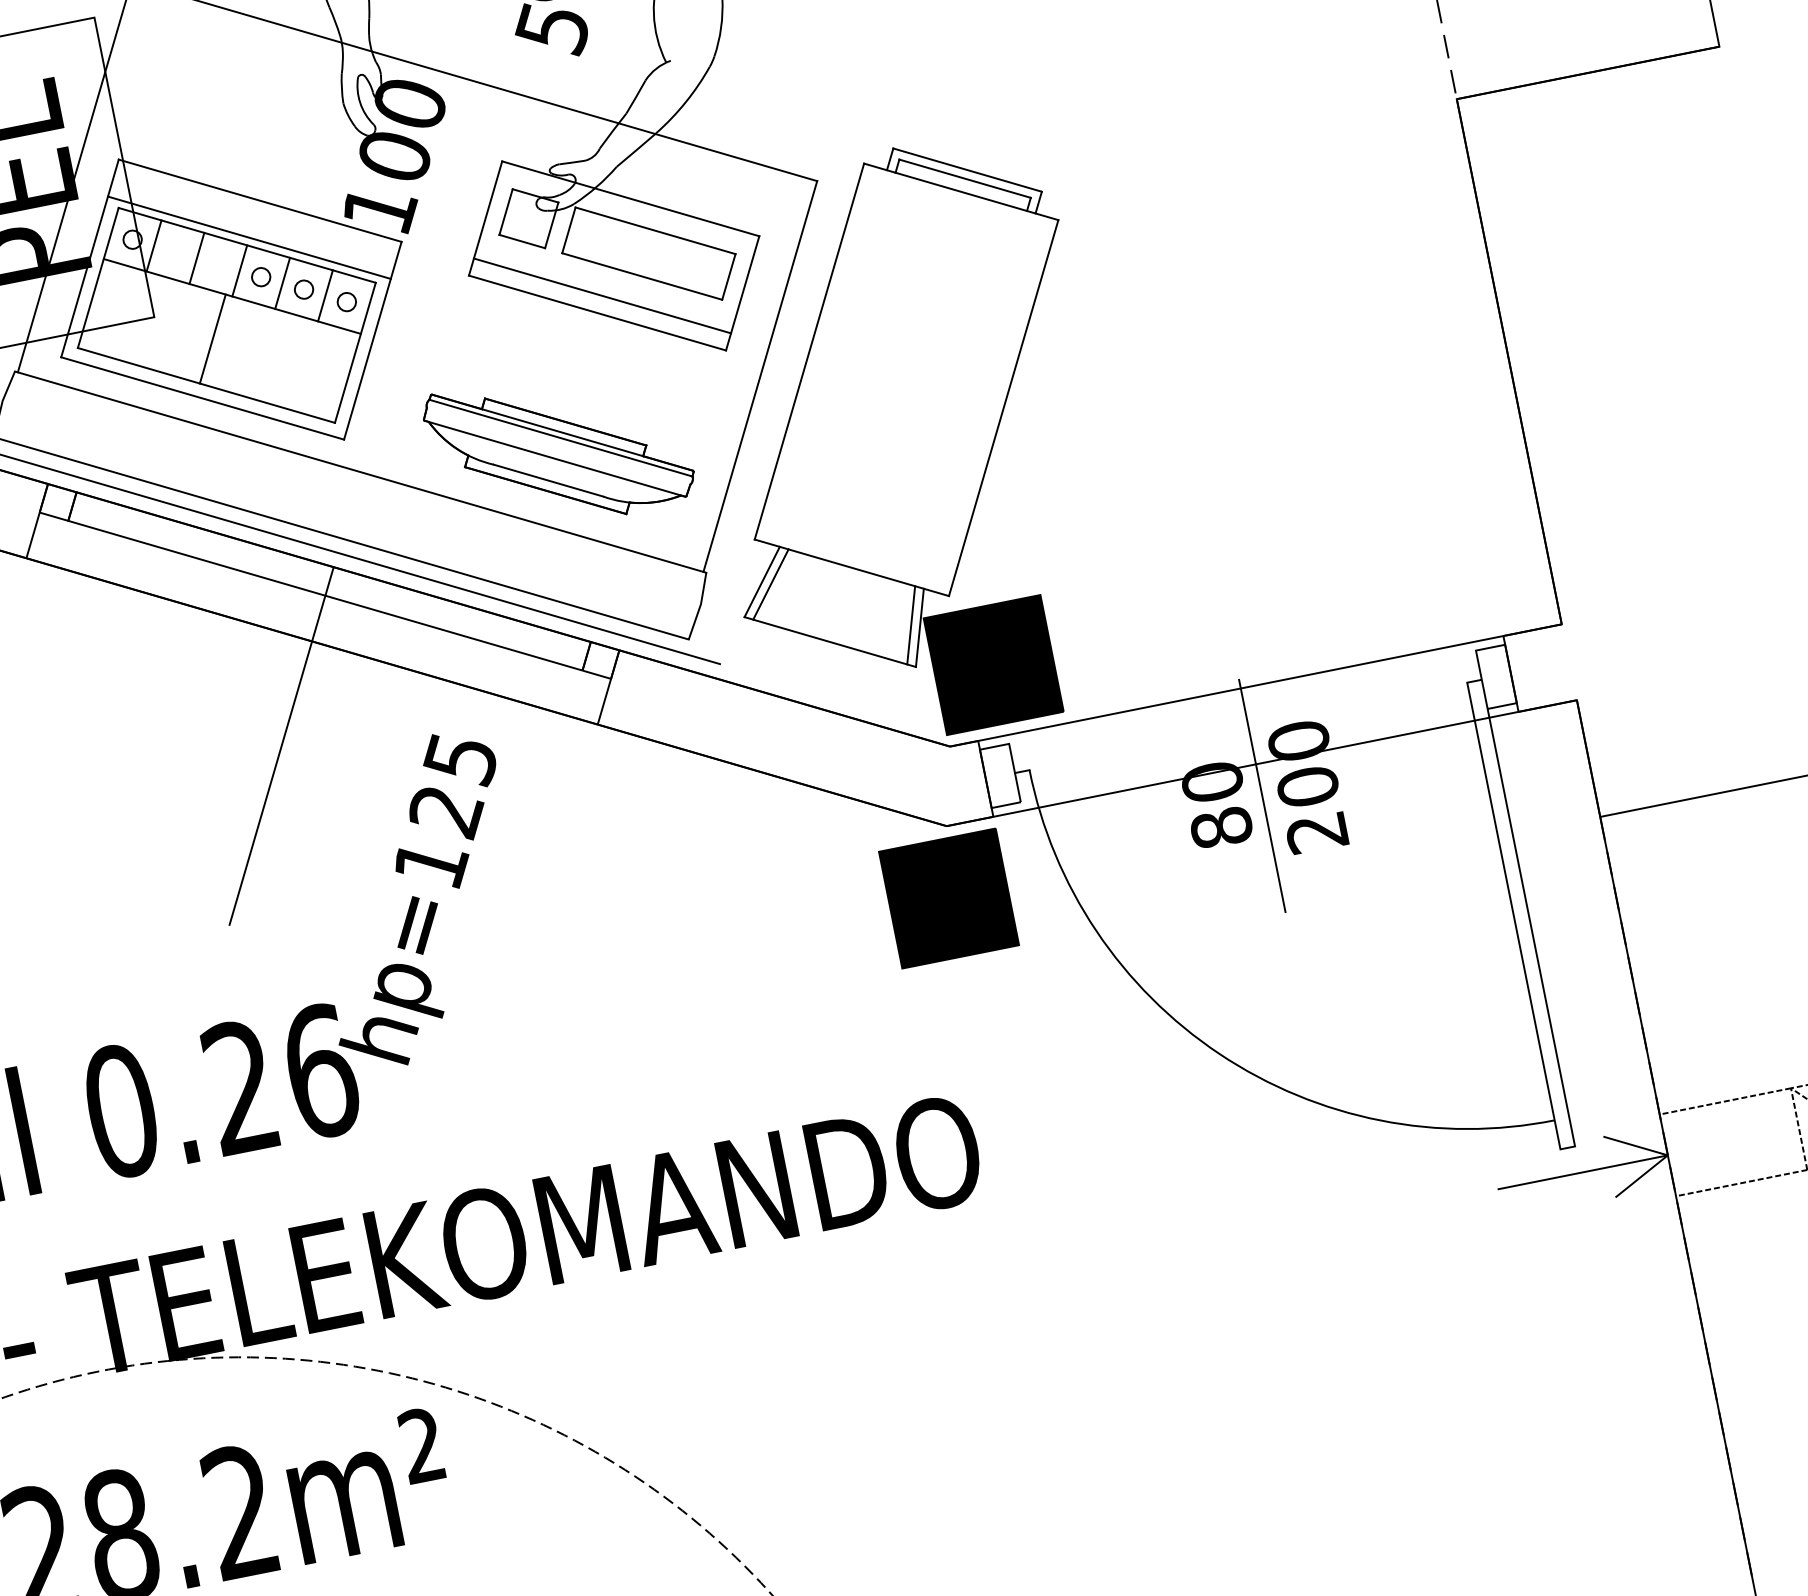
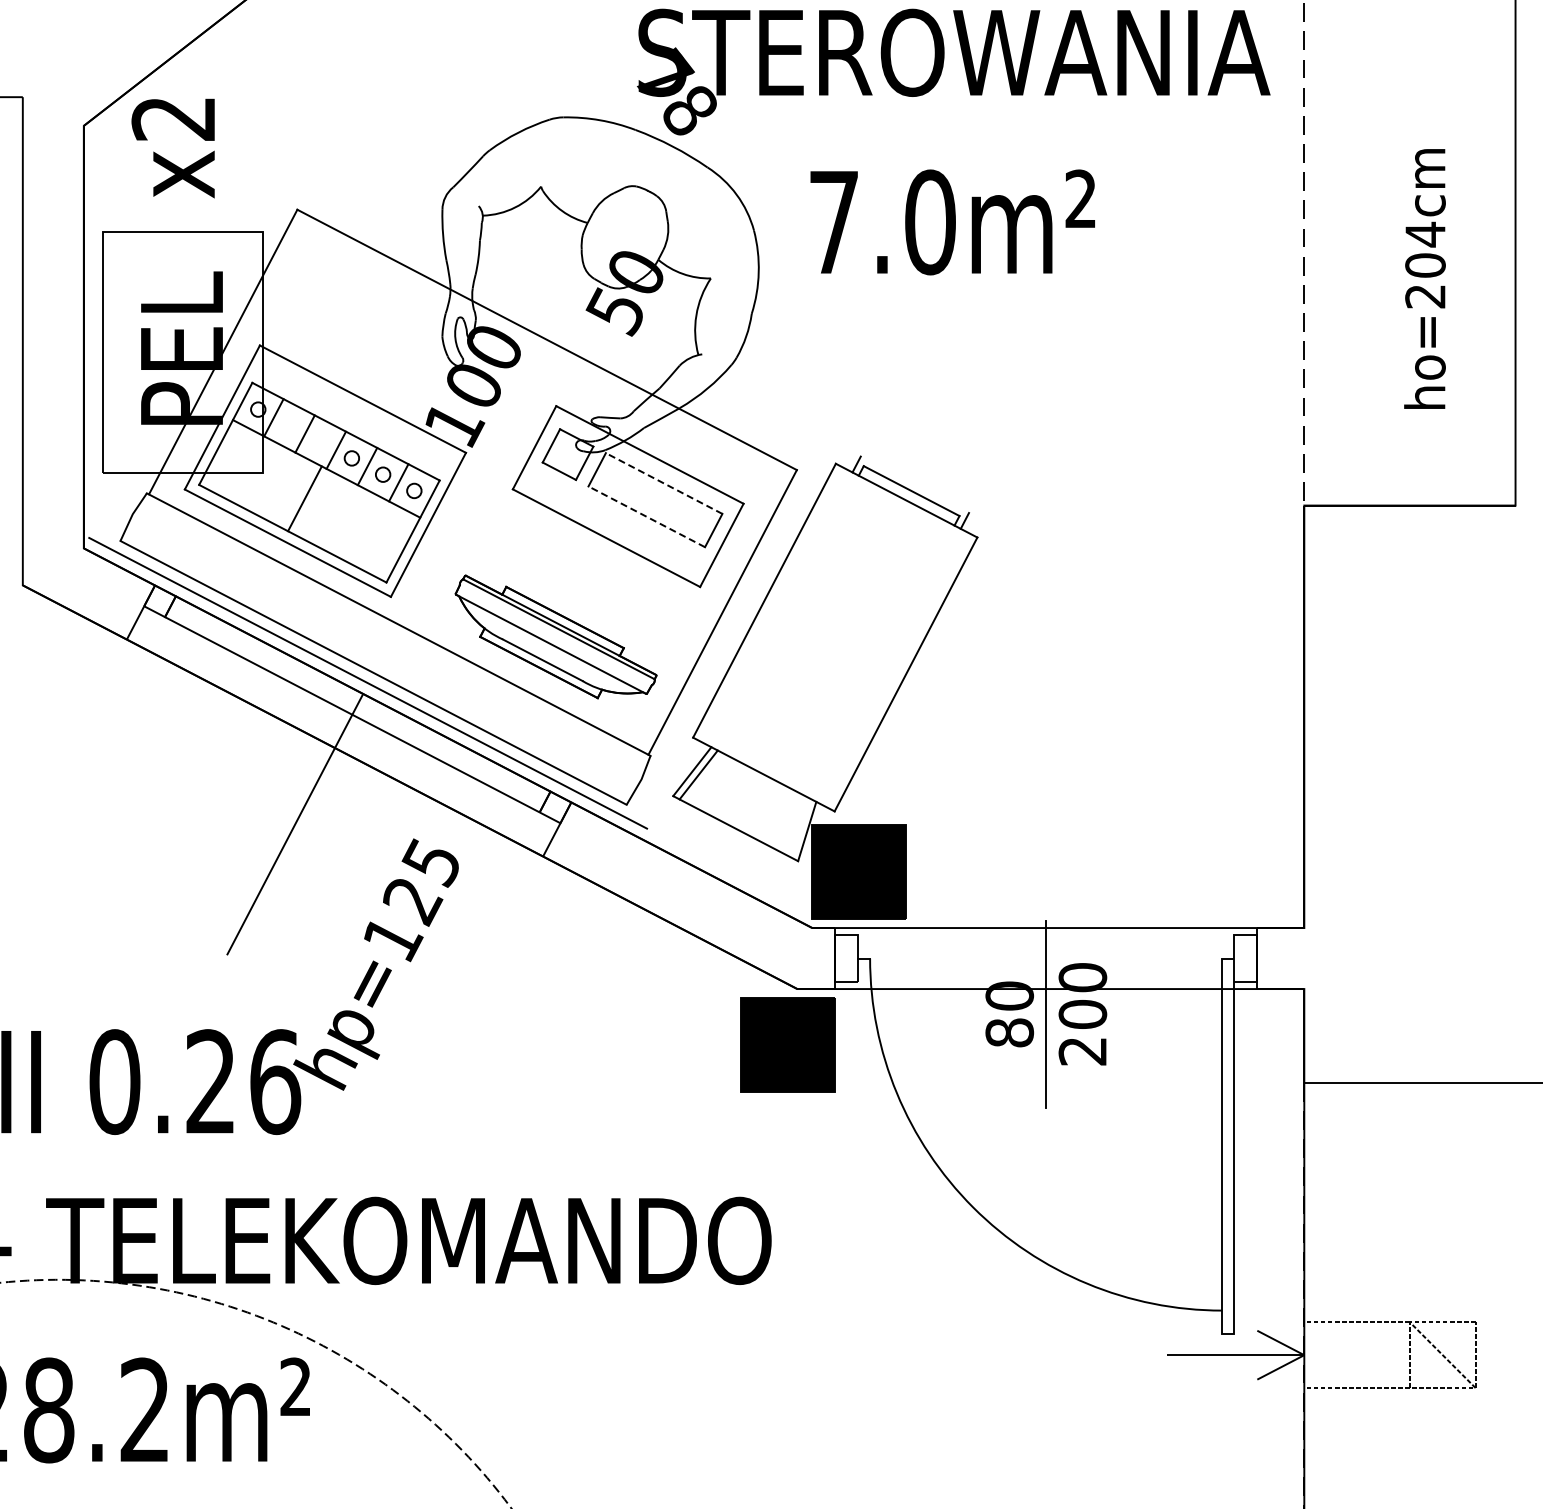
line: (967, 169) -> (914, 484), removed
line: (655, 230) -> (664, 483), solid -> dashed
line: (248, 237) -> (348, 425), removed
line: (641, 276) -> (646, 516), solid -> dashed
line: (601, 295) -> (612, 525), removed
line: (910, 624) -> (800, 827), removed

